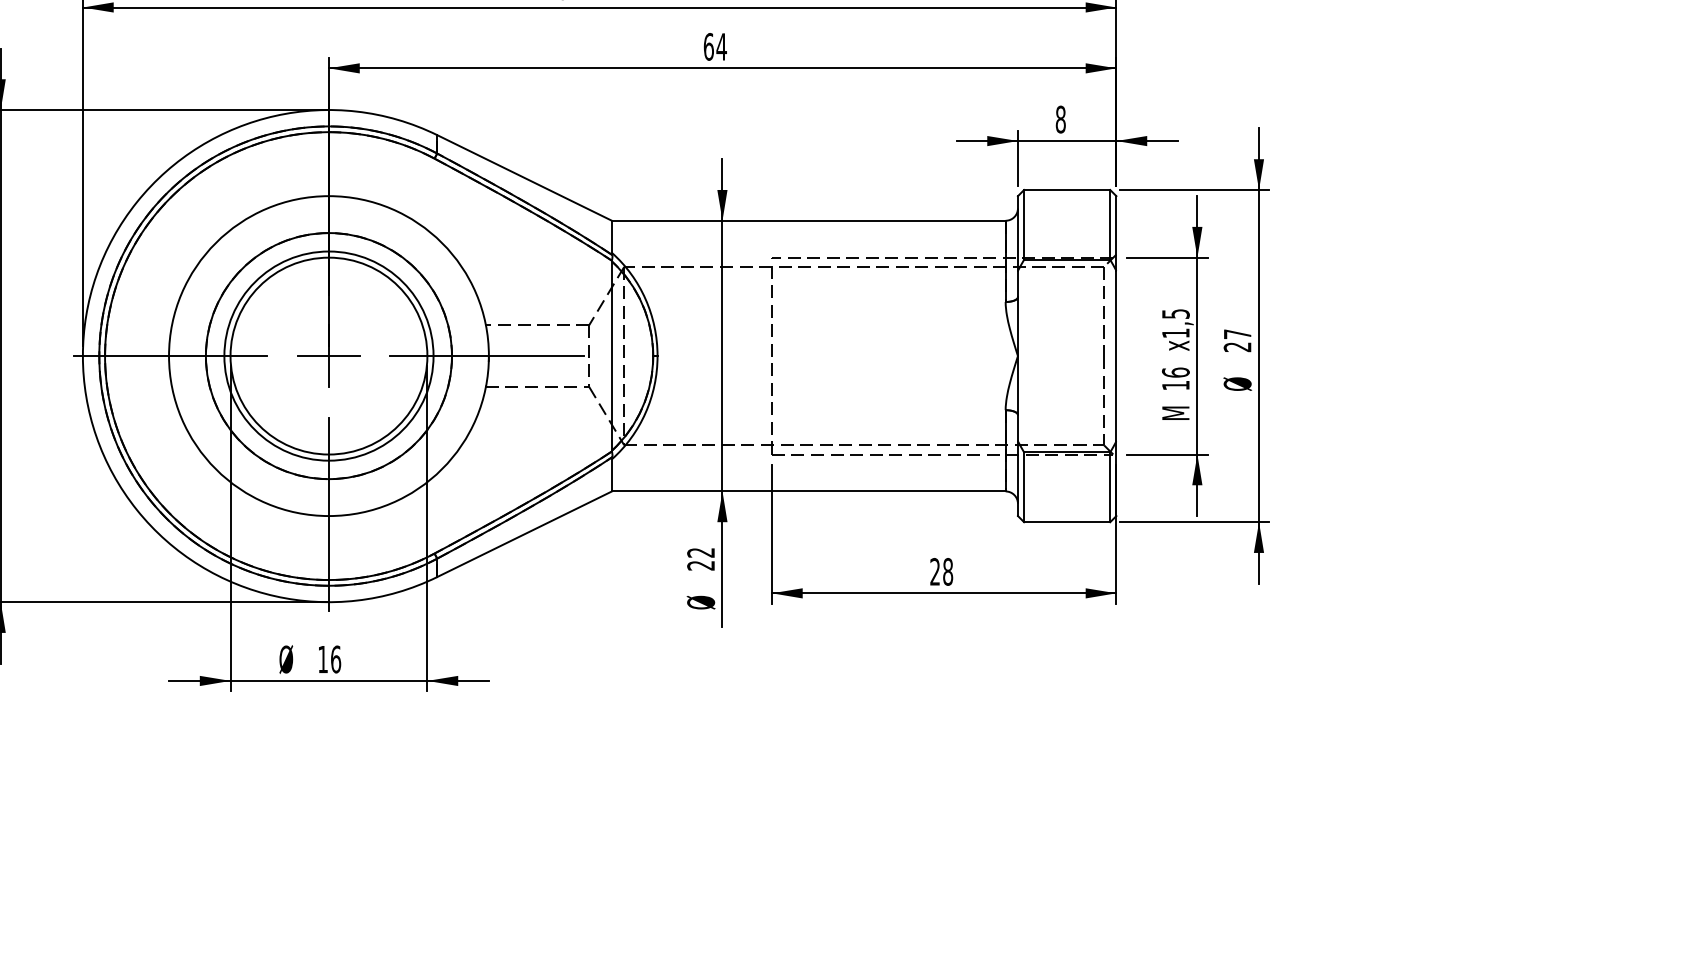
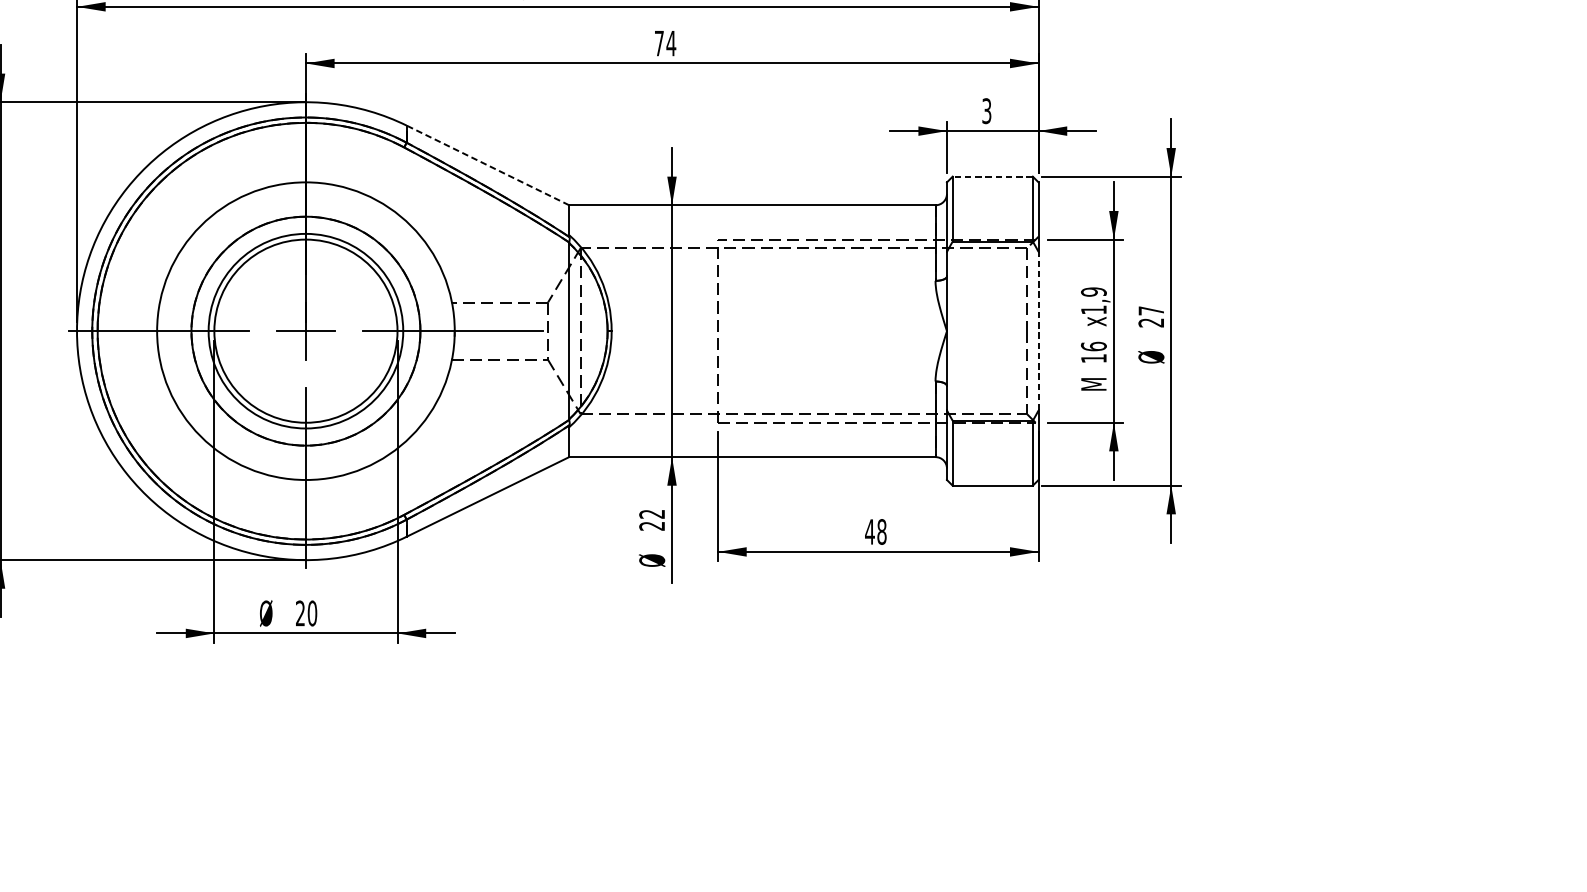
text: (708, 46) -> (659, 43), 64 -> 74
text: (1060, 119) -> (986, 111), 8 -> 3
line: (524, 177) -> (487, 165), solid -> dashed
line: (1066, 190) -> (992, 177), solid -> dashed
text: (1175, 314) -> (1093, 292), x1,5 -> x1,9
line: (1116, 355) -> (1038, 330), solid -> dashed
text: (934, 571) -> (869, 531), 28 -> 48
text: (329, 659) -> (306, 613), 16 -> 20

